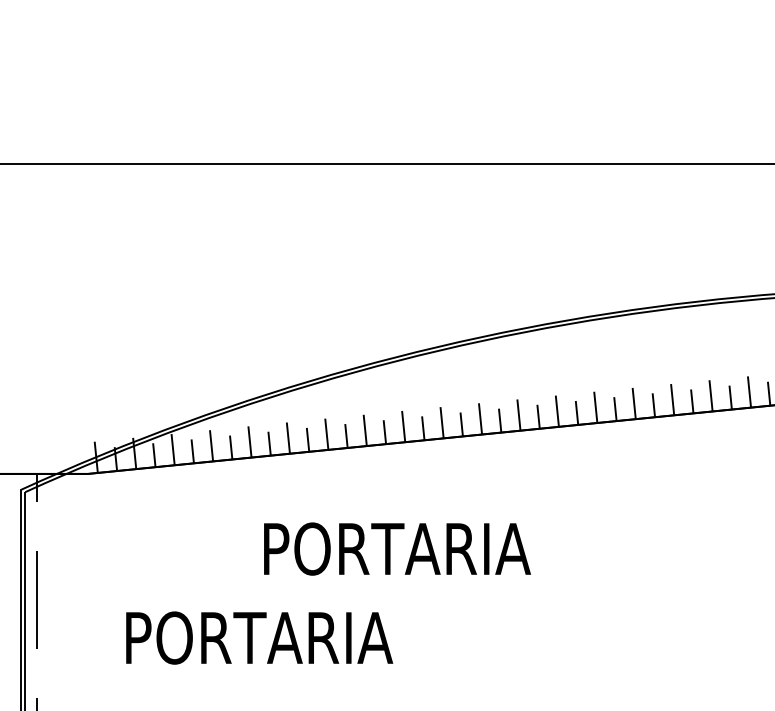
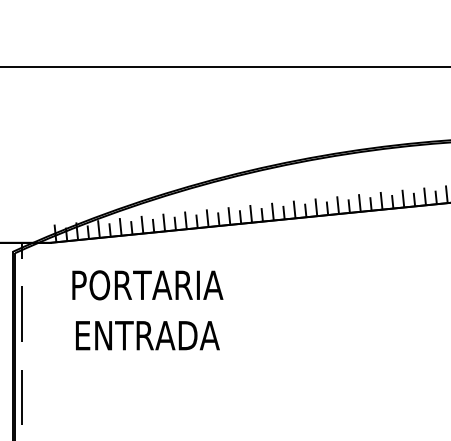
text: (396, 549) -> (147, 285), moved
text: (258, 637) -> (147, 335), PORTARIA -> ENTRADA

